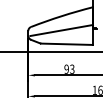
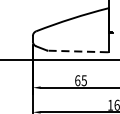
line: (61, 29) -> (71, 34), removed
line: (66, 44) -> (77, 51), solid -> dashed
text: (69, 68) -> (80, 79), 93 -> 65

